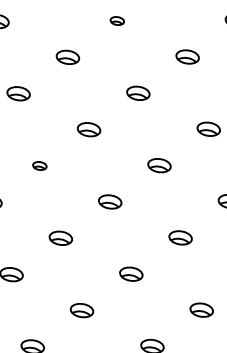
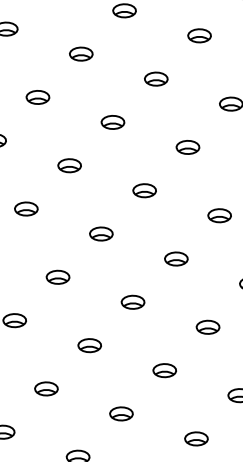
part: (117, 20) -> (81, 53), size x1.67
part: (39, 165) -> (26, 208), size x1.67

